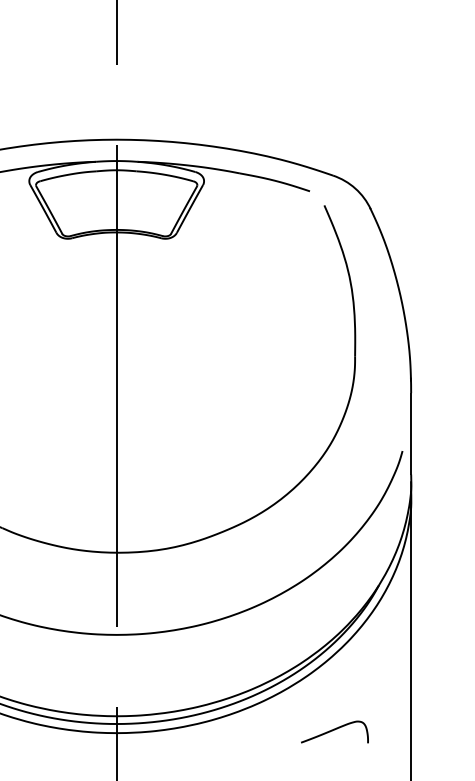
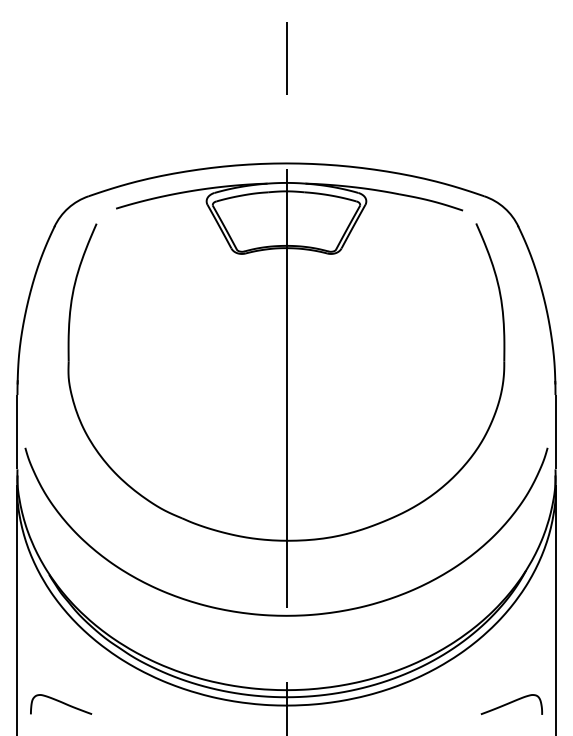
curve: (334, 730) -> (511, 703), moved

